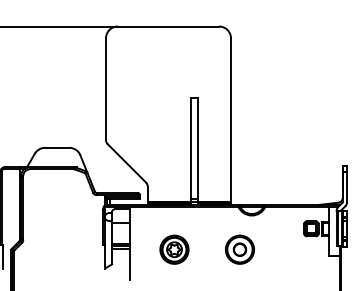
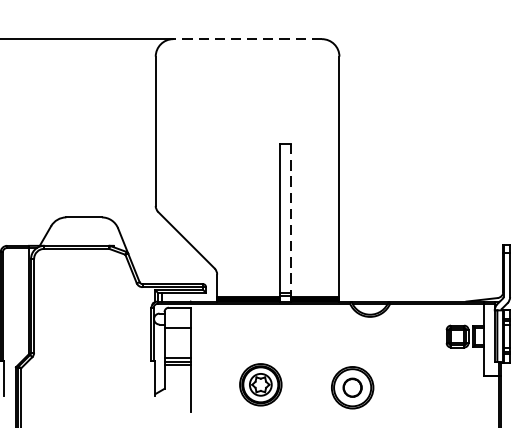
line: (168, 26) -> (247, 39), solid -> dashed
line: (198, 148) -> (291, 218), solid -> dashed
part: (174, 249) -> (260, 384), moved
part: (239, 249) -> (351, 387), moved

